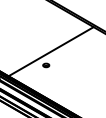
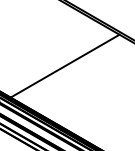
part: (45, 65) -> (58, 83), removed

